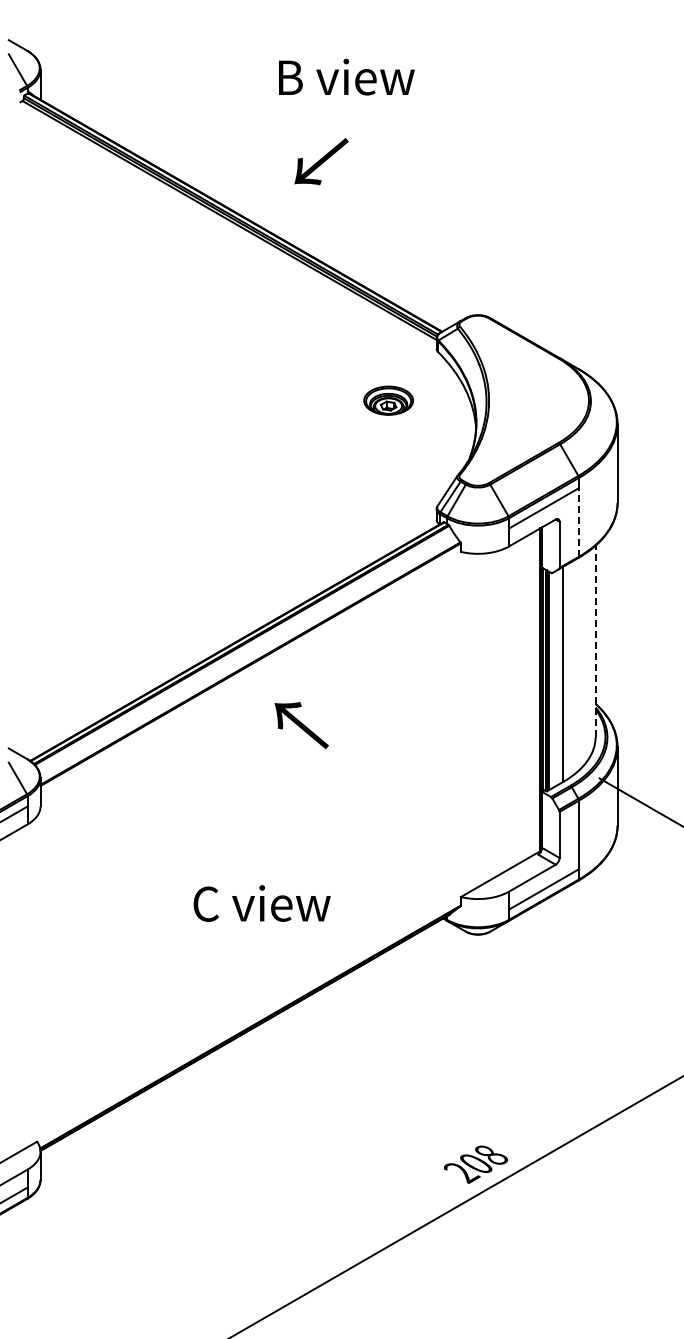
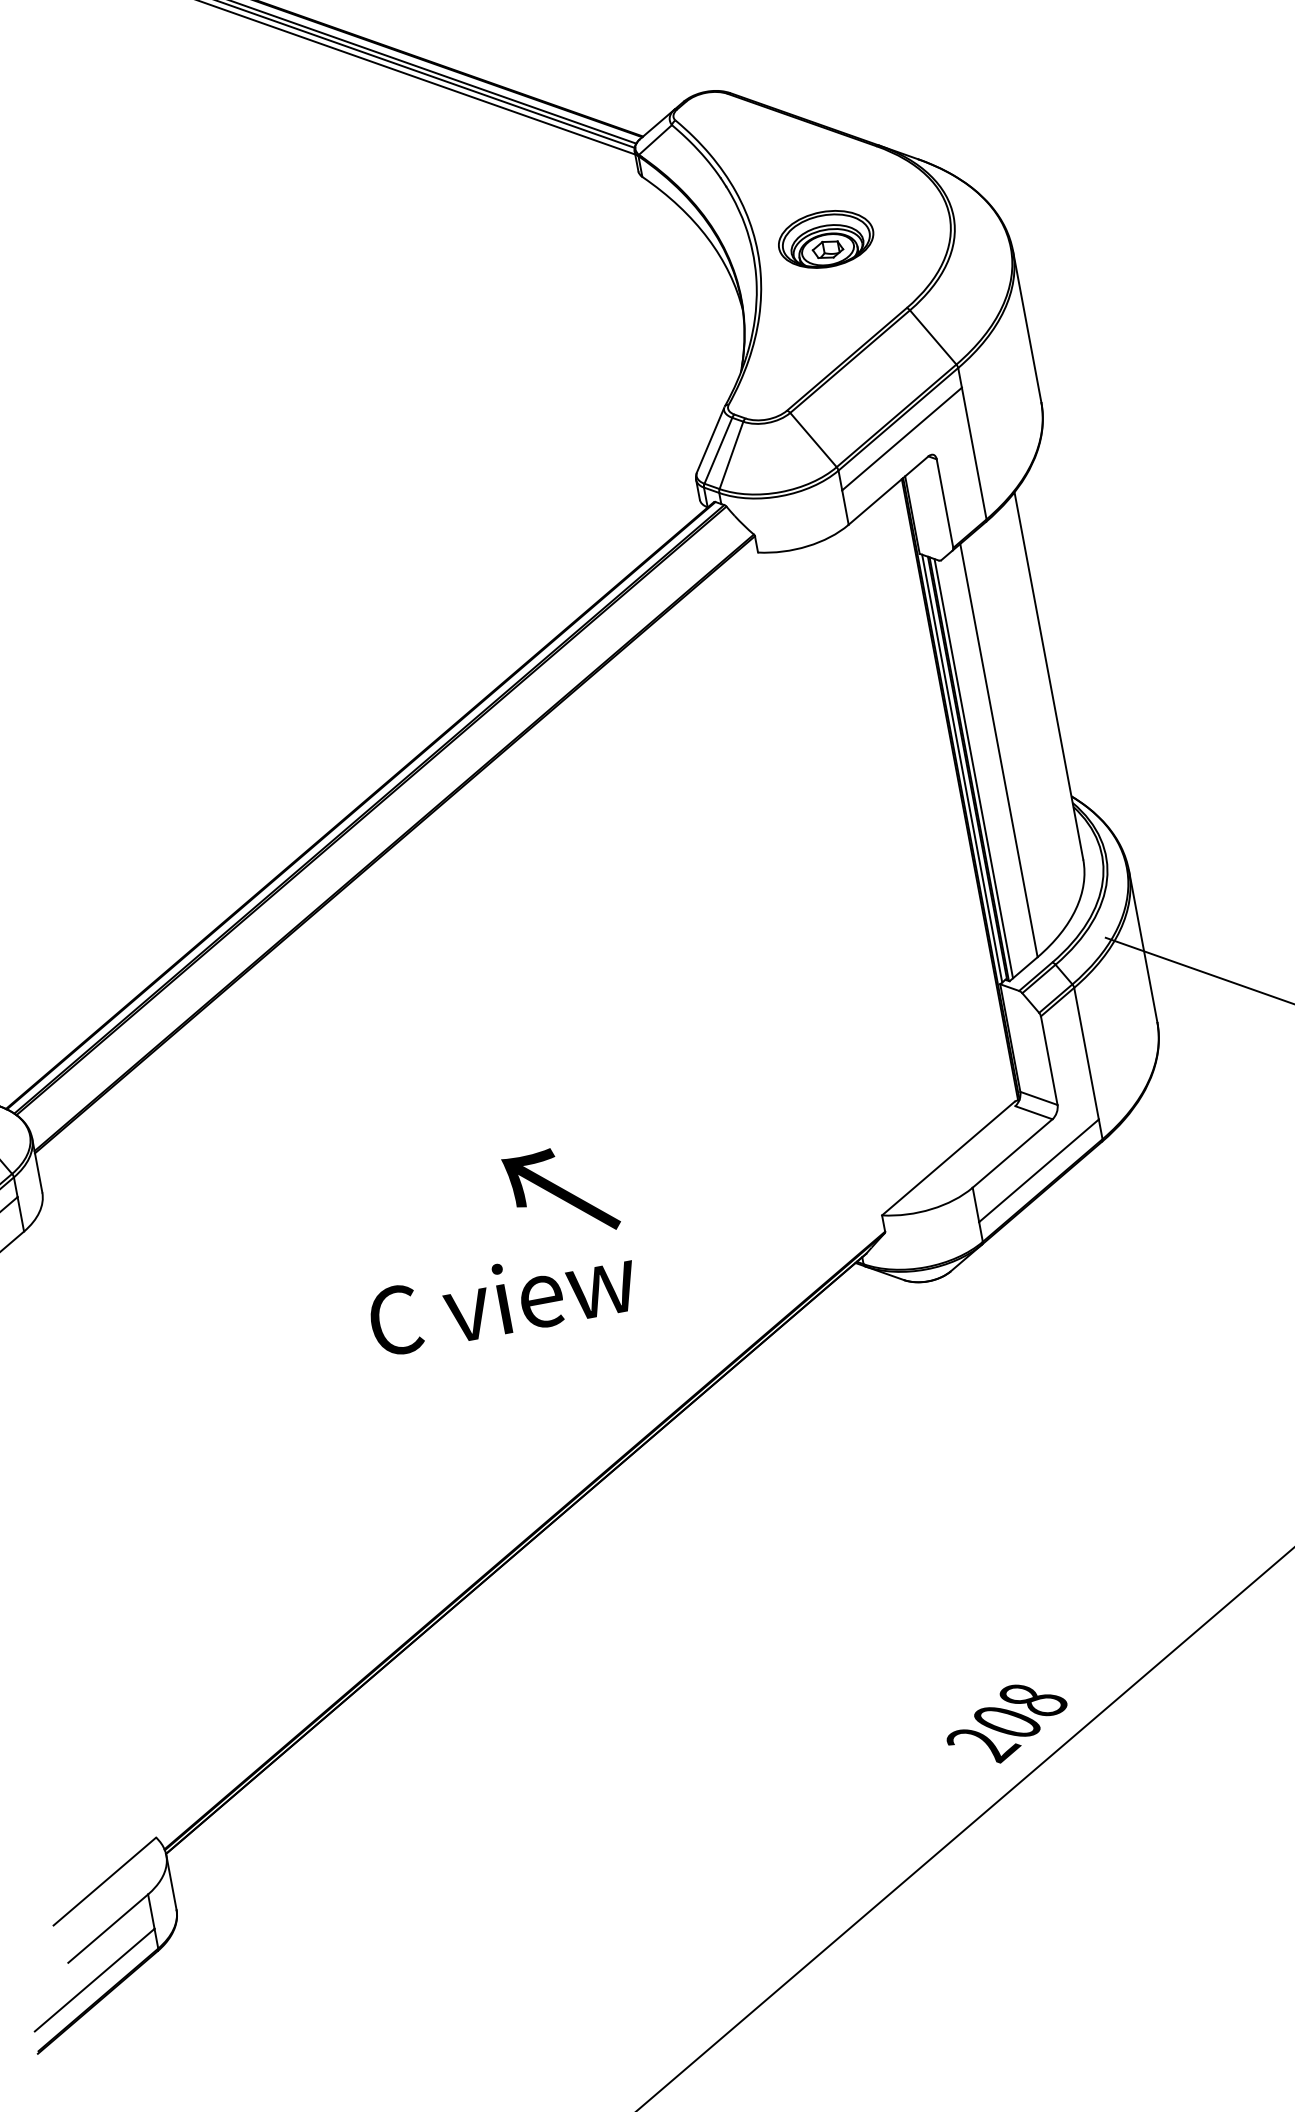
part: (388, 400) -> (825, 239), moved
line: (579, 521) -> (974, 451), dashed -> solid
line: (595, 641) -> (1048, 676), dashed -> solid
text: (301, 725) -> (561, 1192), moved

